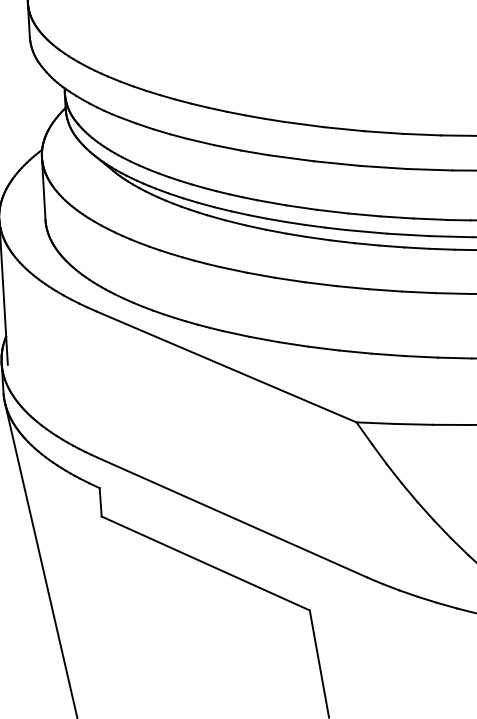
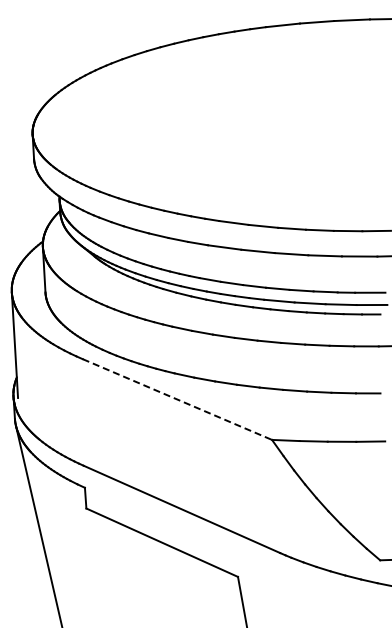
line: (226, 366) -> (177, 399), solid -> dashed

